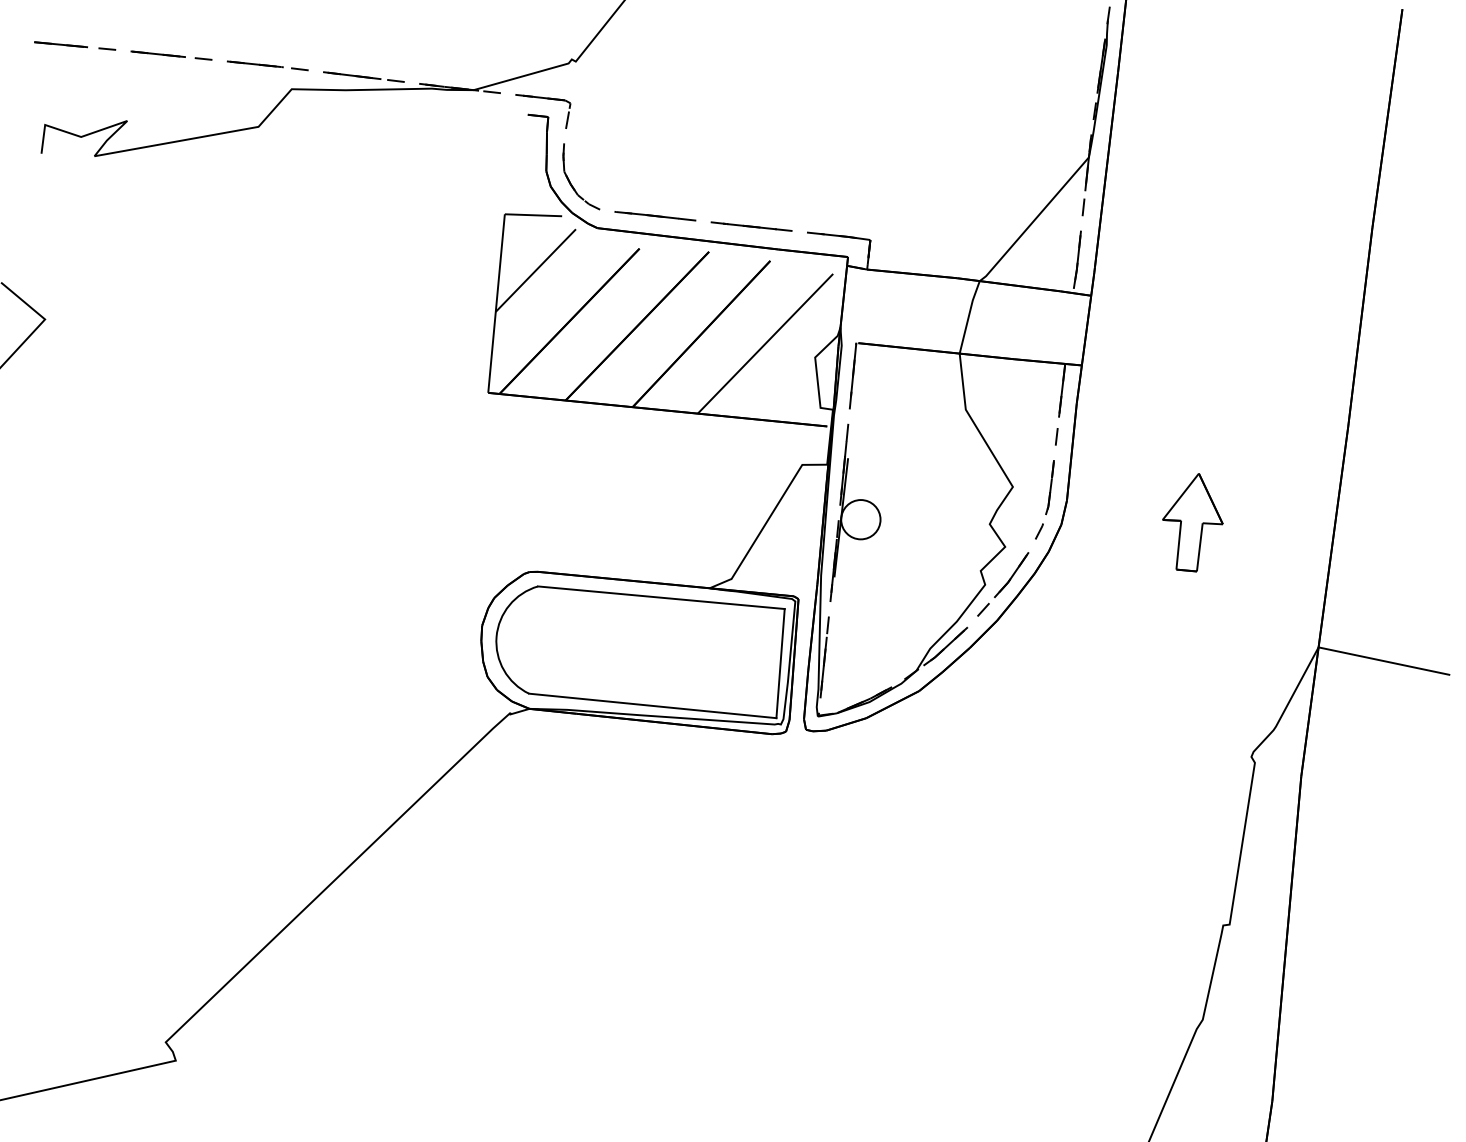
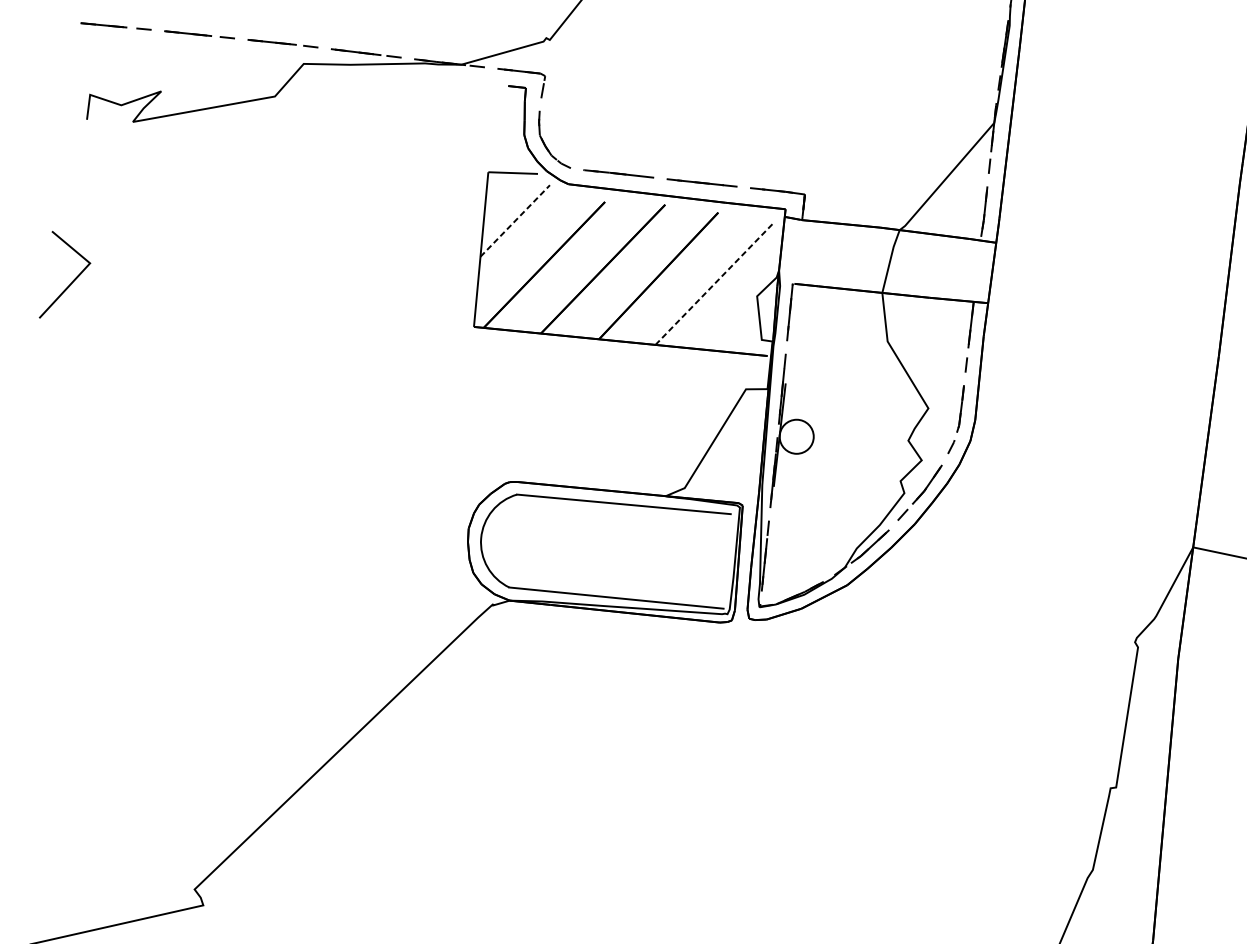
line: (535, 270) -> (514, 220), solid -> dashed
line: (765, 343) -> (714, 284), solid -> dashed
part: (1192, 522) -> (1083, 439), removed
line: (780, 663) -> (727, 561), removed

